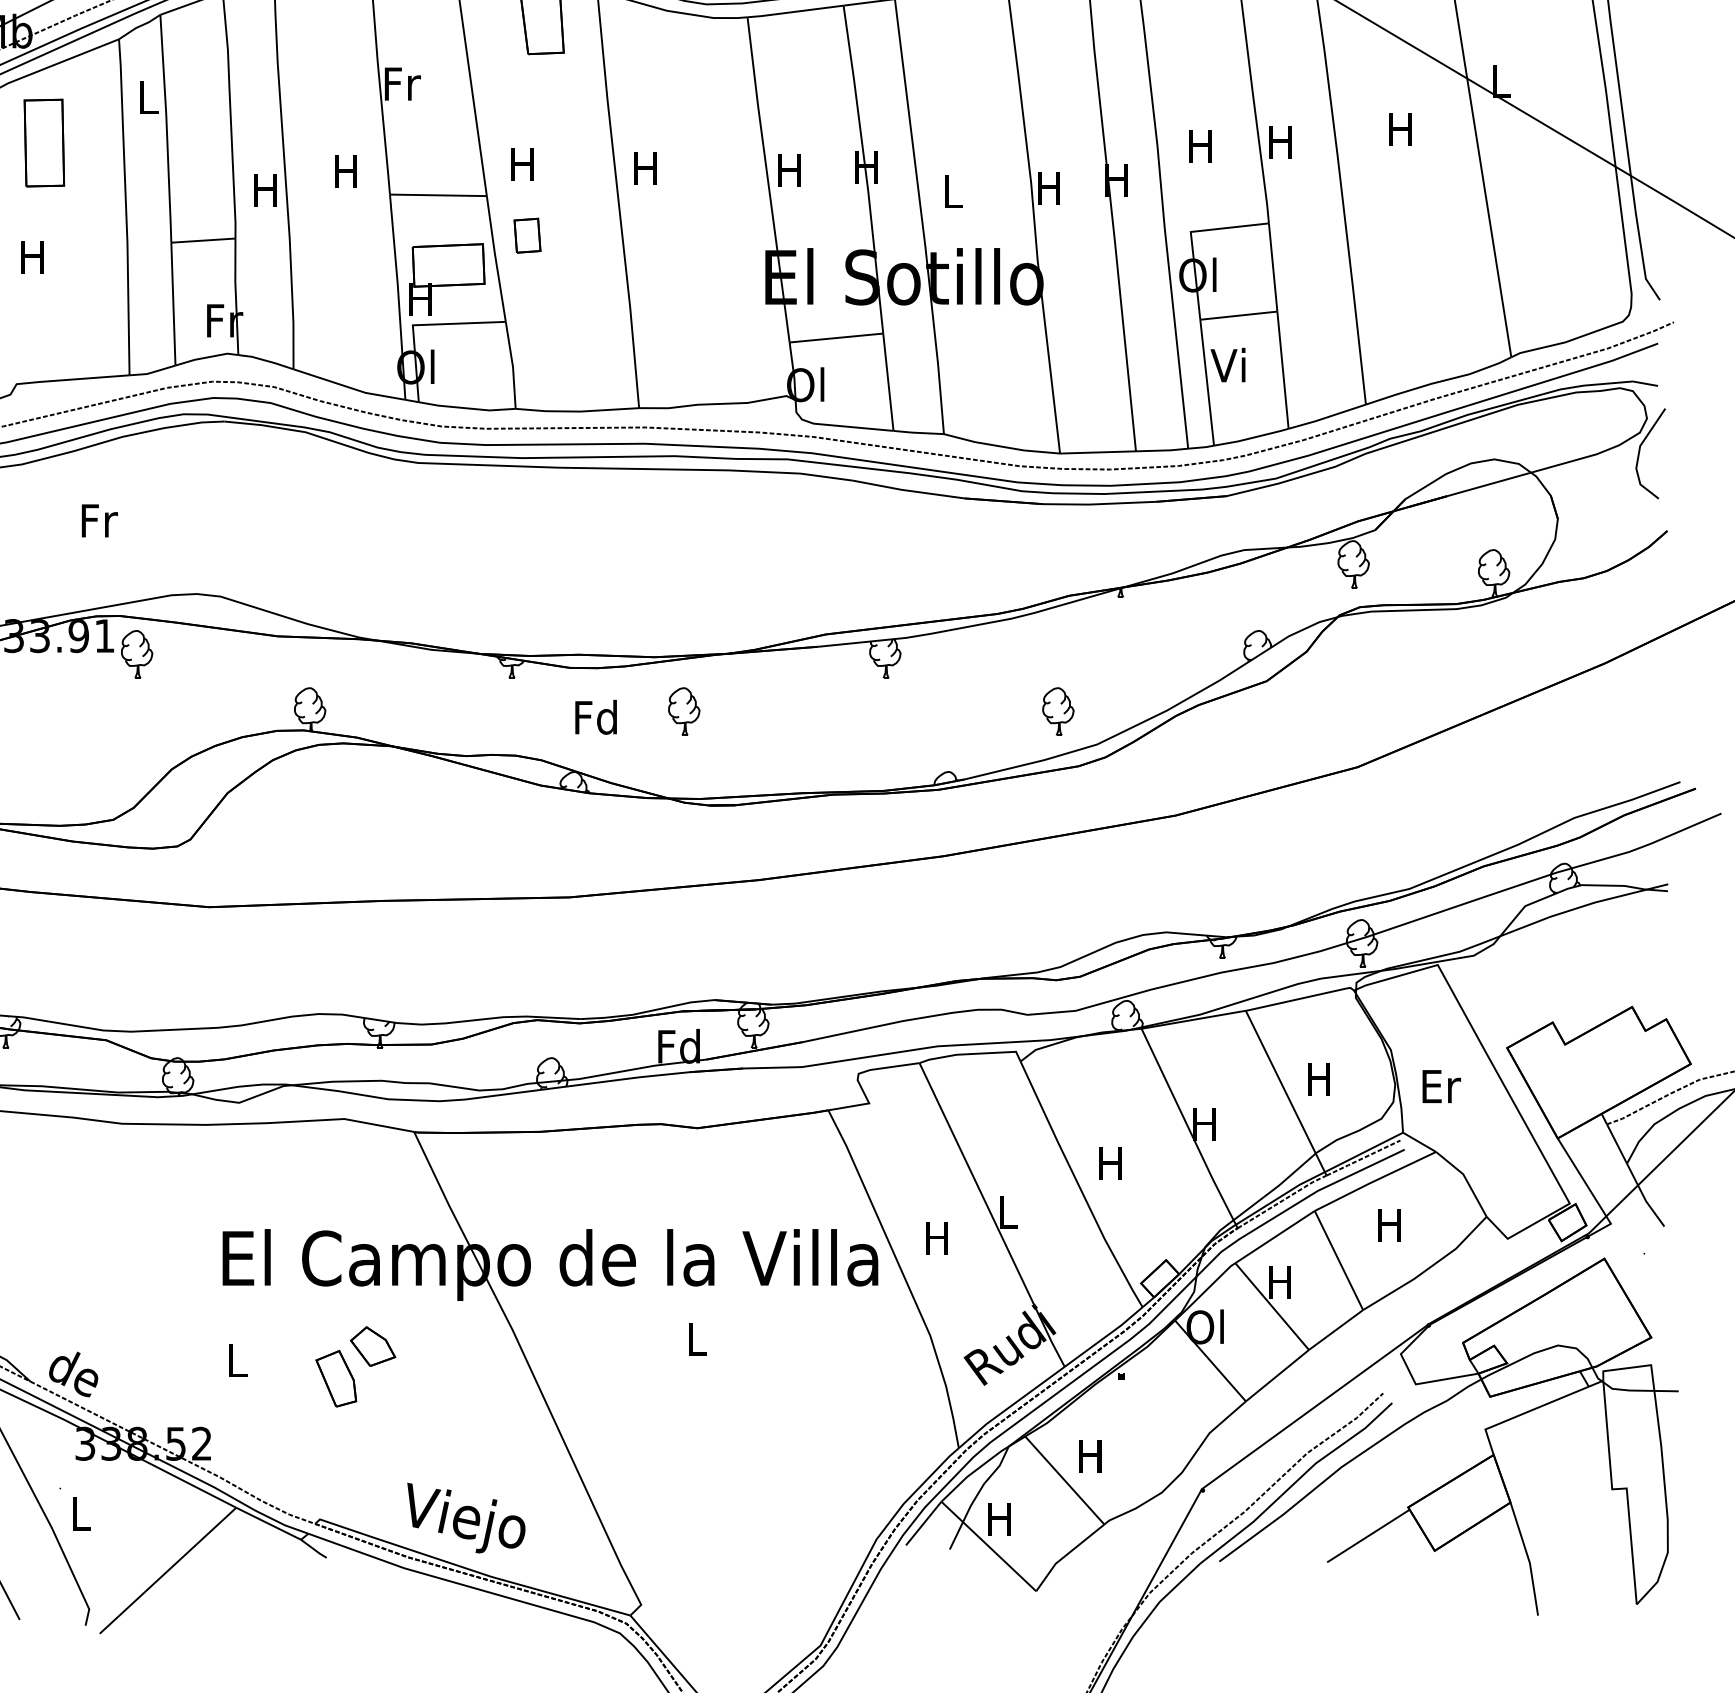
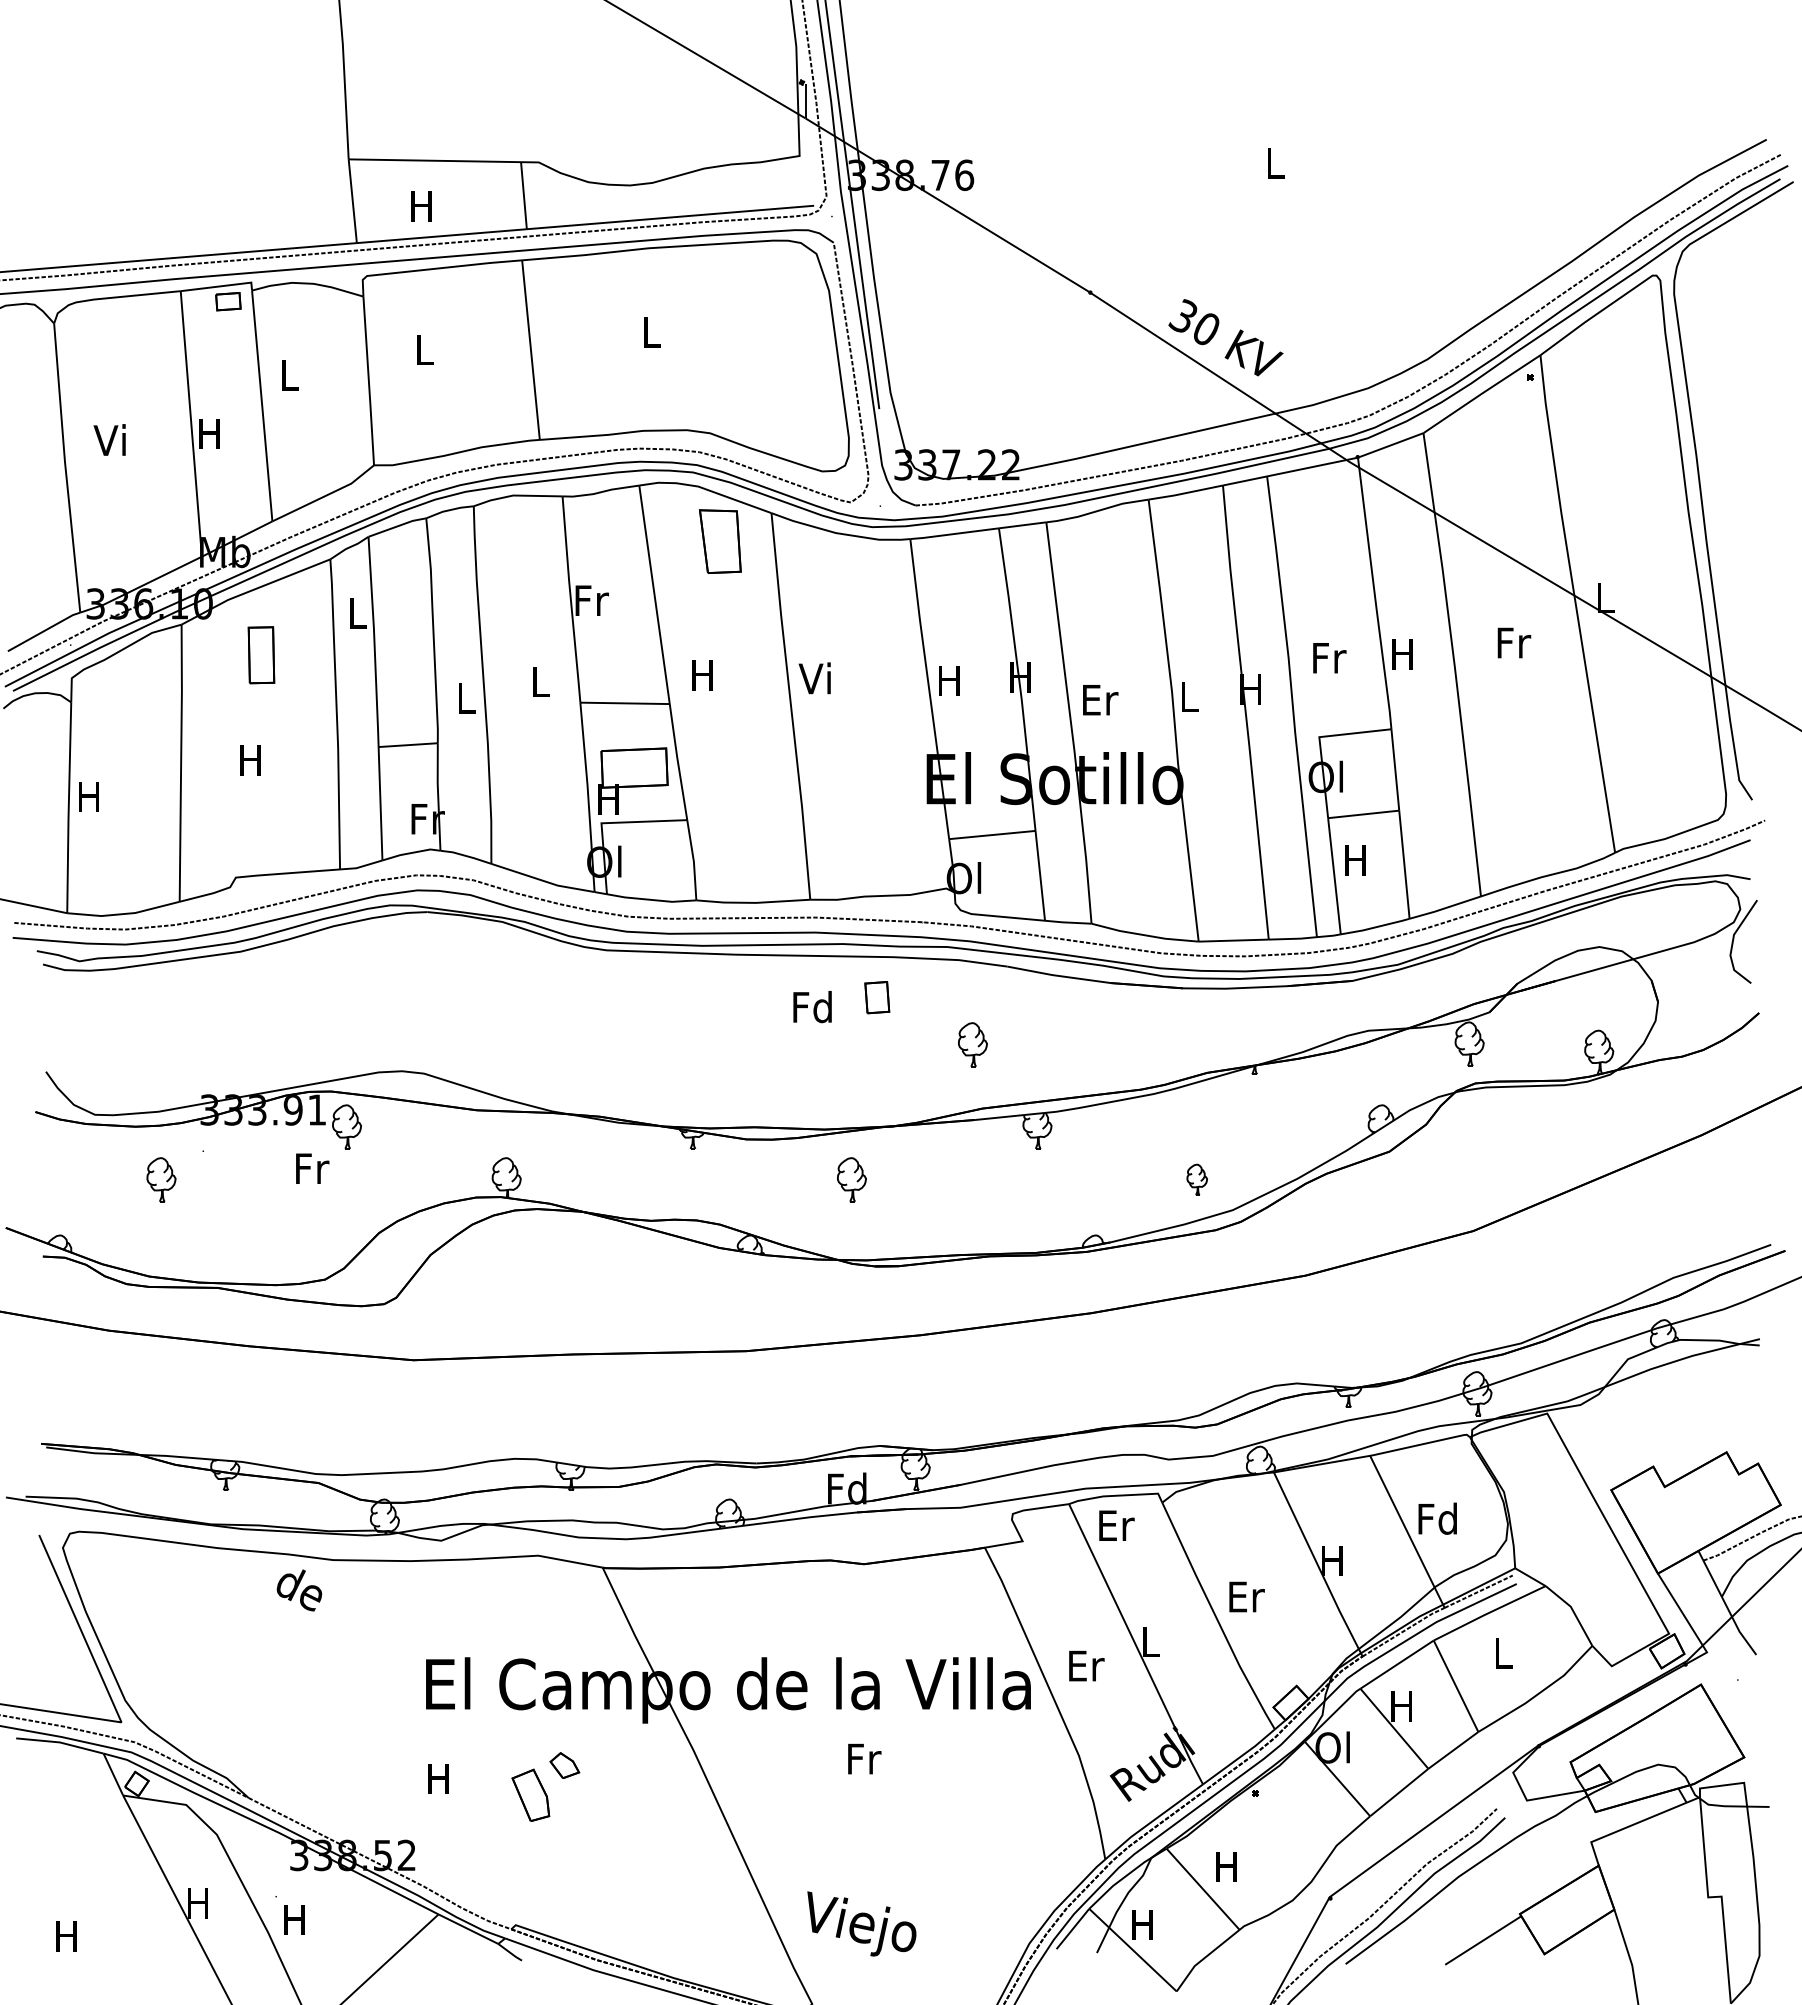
text: (1402, 129) -> (1514, 642), H -> Fr
part: (44, 143) -> (261, 655), size x0.7
text: (1201, 146) -> (1329, 658), H -> Fr
text: (643, 168) -> (814, 678), H -> Vi
text: (345, 171) -> (539, 681), H -> L
text: (1048, 187) -> (1188, 696), H -> L
text: (265, 190) -> (465, 698), H -> L
text: (953, 192) -> (1100, 700), L -> Er
part: (527, 235) -> (877, 997), moved
text: (1227, 364) -> (1353, 859), Vi -> H
text: (99, 520) -> (312, 1168), moved
part: (814, 565) -> (972, 1044), added
part: (1058, 711) -> (1197, 1179), size x0.7
text: (596, 717) -> (812, 1007), moved
text: (1318, 1078) -> (1437, 1518), H -> Fd
text: (1441, 1086) -> (1116, 1525), moved
text: (1111, 1163) -> (1246, 1596), H -> Er
text: (1389, 1225) -> (1502, 1653), H -> L
text: (938, 1238) -> (1086, 1665), H -> Er
text: (697, 1338) -> (864, 1758), L -> Fr
part: (372, 1346) -> (564, 1765), size x0.7
text: (236, 1360) -> (438, 1778), L -> H
text: (73, 1374) -> (299, 1590), moved
text: (80, 1513) -> (294, 1919), L -> H
text: (465, 1517) -> (861, 1923), moved

